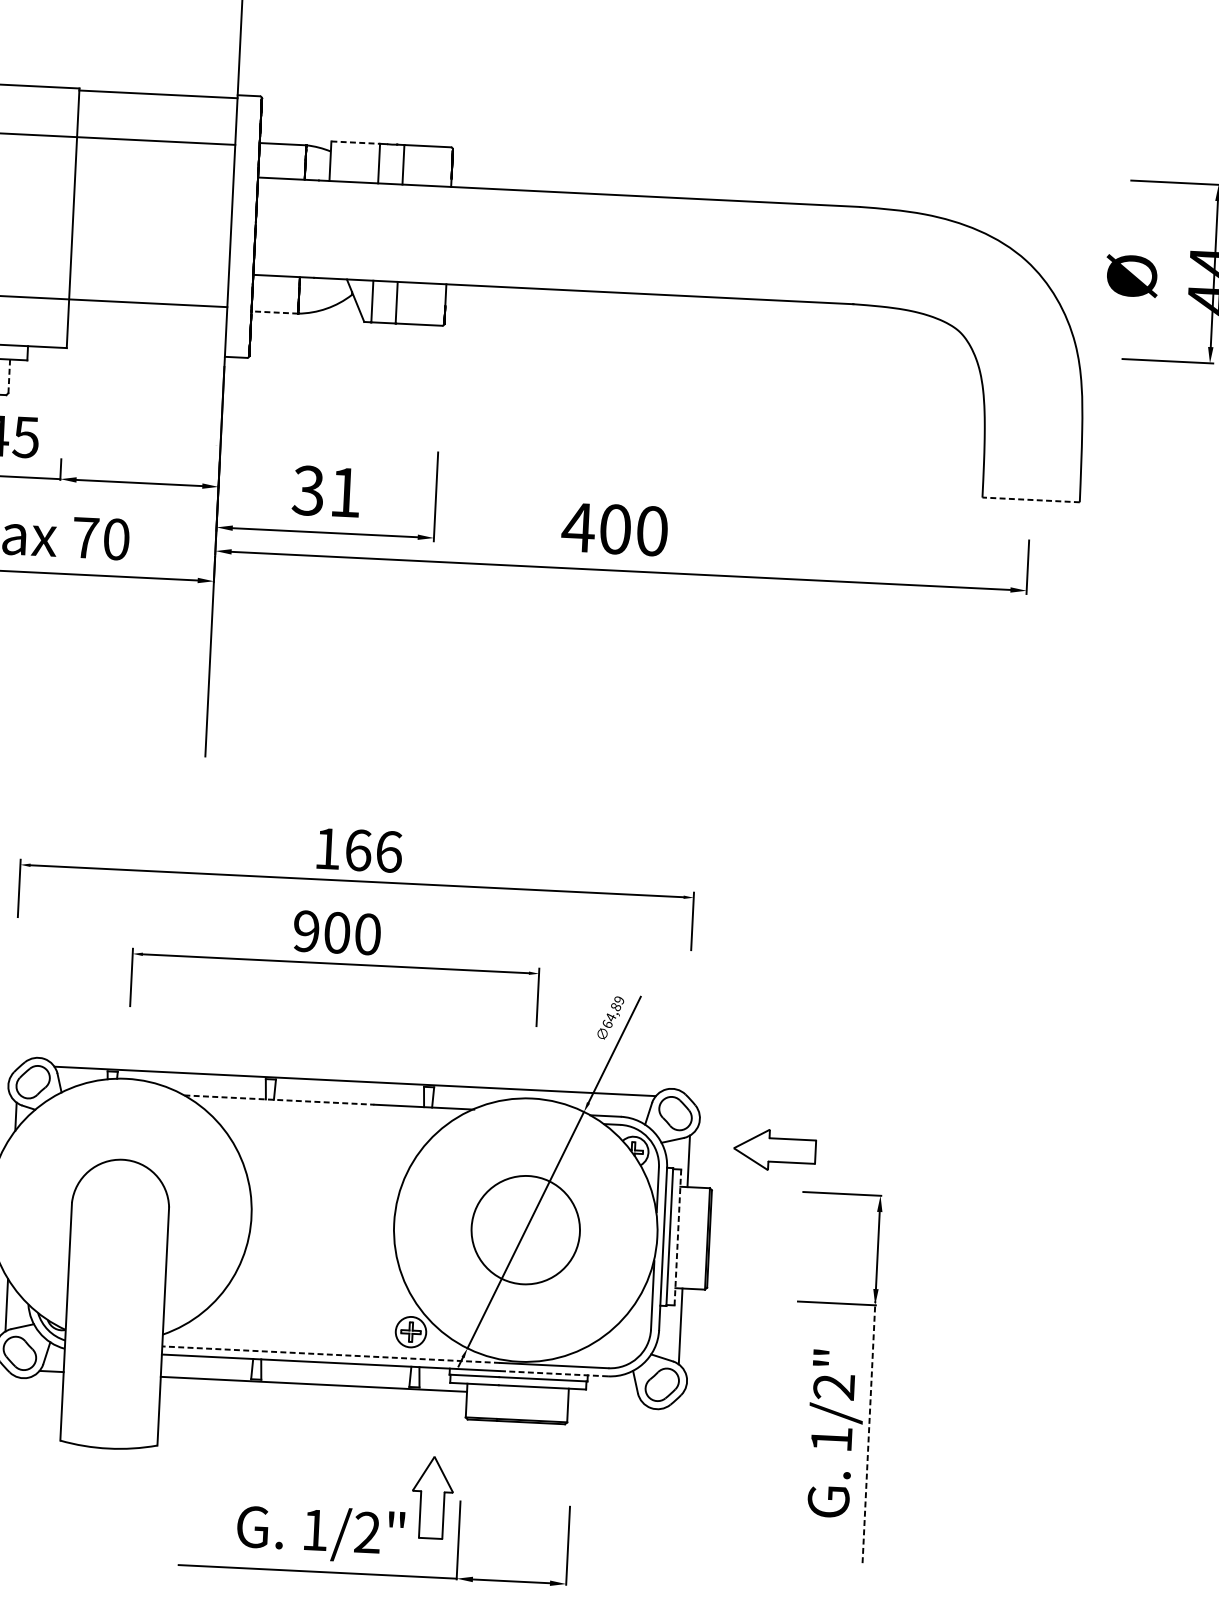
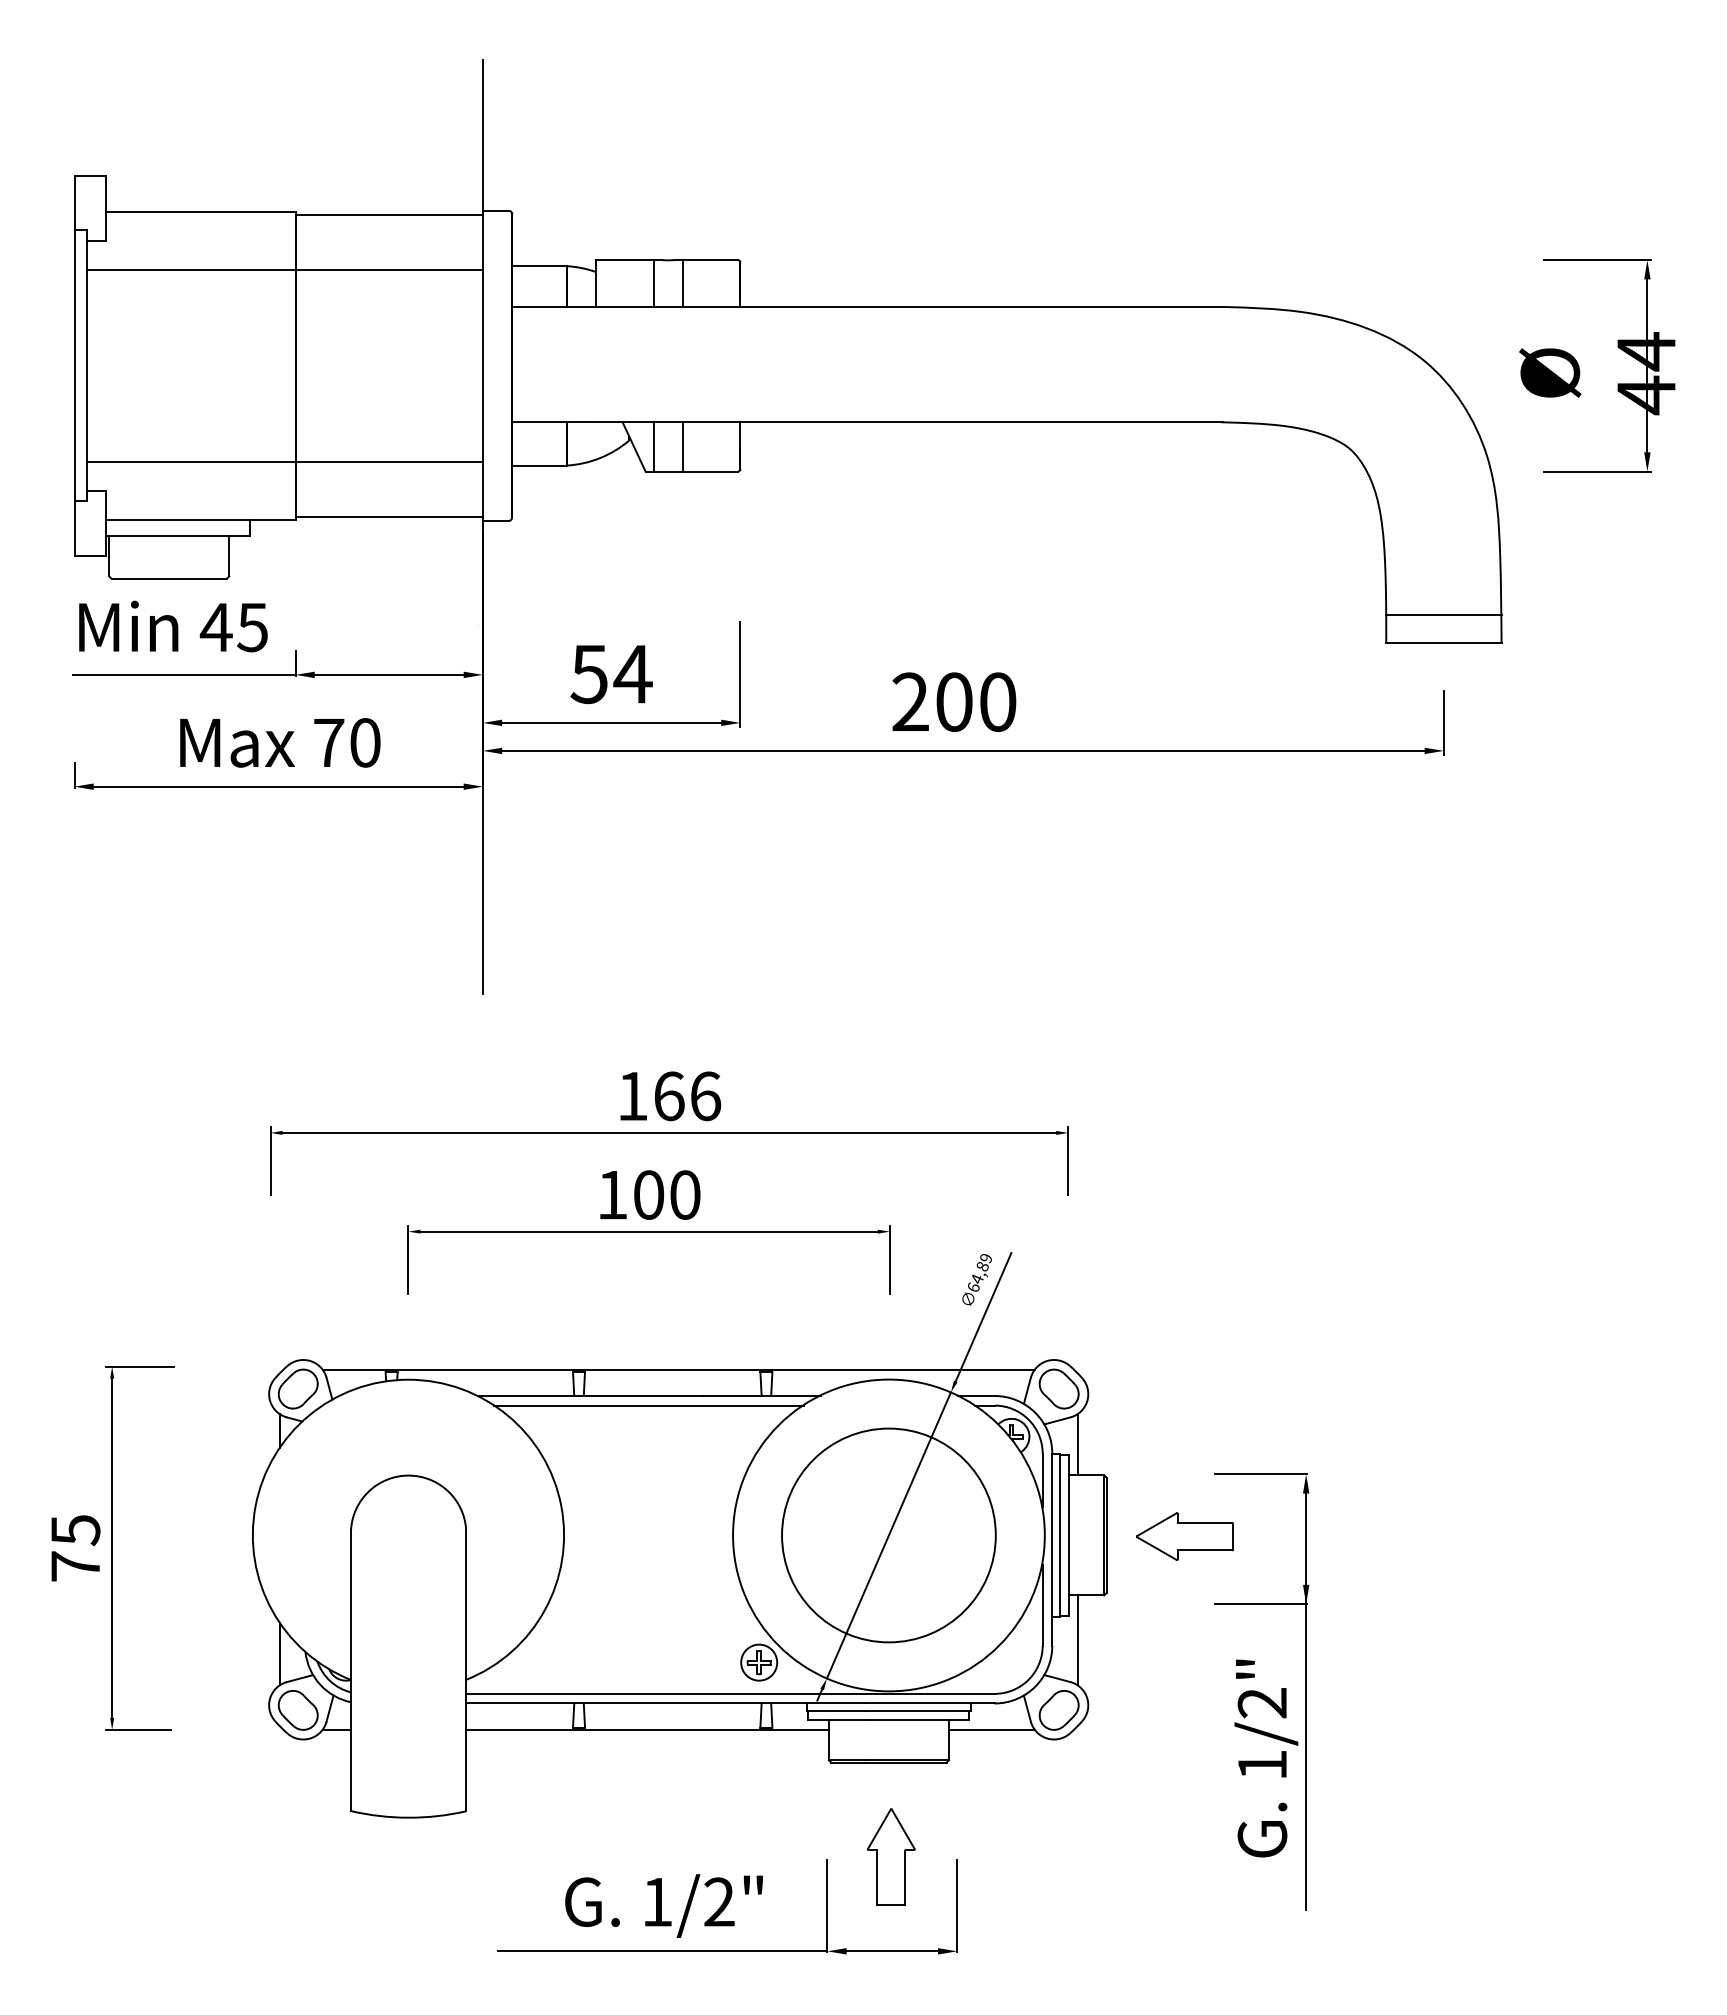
line: (356, 142) -> (625, 260), dashed -> solid
line: (274, 312) -> (539, 465), dashed -> solid
line: (145, 350) -> (388, 517), added
line: (9, 376) -> (229, 556), dashed -> solid
line: (1031, 475) -> (1443, 614), added
text: (327, 491) -> (611, 673), 31 -> 54
line: (1030, 500) -> (1443, 643), dashed -> solid
text: (578, 527) -> (910, 701), 400 -> 200
text: (306, 930) -> (612, 1194), 900 -> 100
line: (279, 1099) -> (590, 1395), dashed -> solid
line: (329, 1110) -> (649, 1405), added
part: (774, 1150) -> (1184, 1536), moved
circle: (525, 1230) -> (888, 1535), size x1.67
line: (678, 1237) -> (1069, 1535), dashed -> solid
line: (331, 1354) -> (666, 1693), dashed -> solid
line: (553, 1373) -> (929, 1703), dashed -> solid
line: (604, 1398) -> (991, 1729), added
line: (869, 1431) -> (1306, 1753), dashed -> solid
part: (431, 1498) -> (890, 1857), moved

